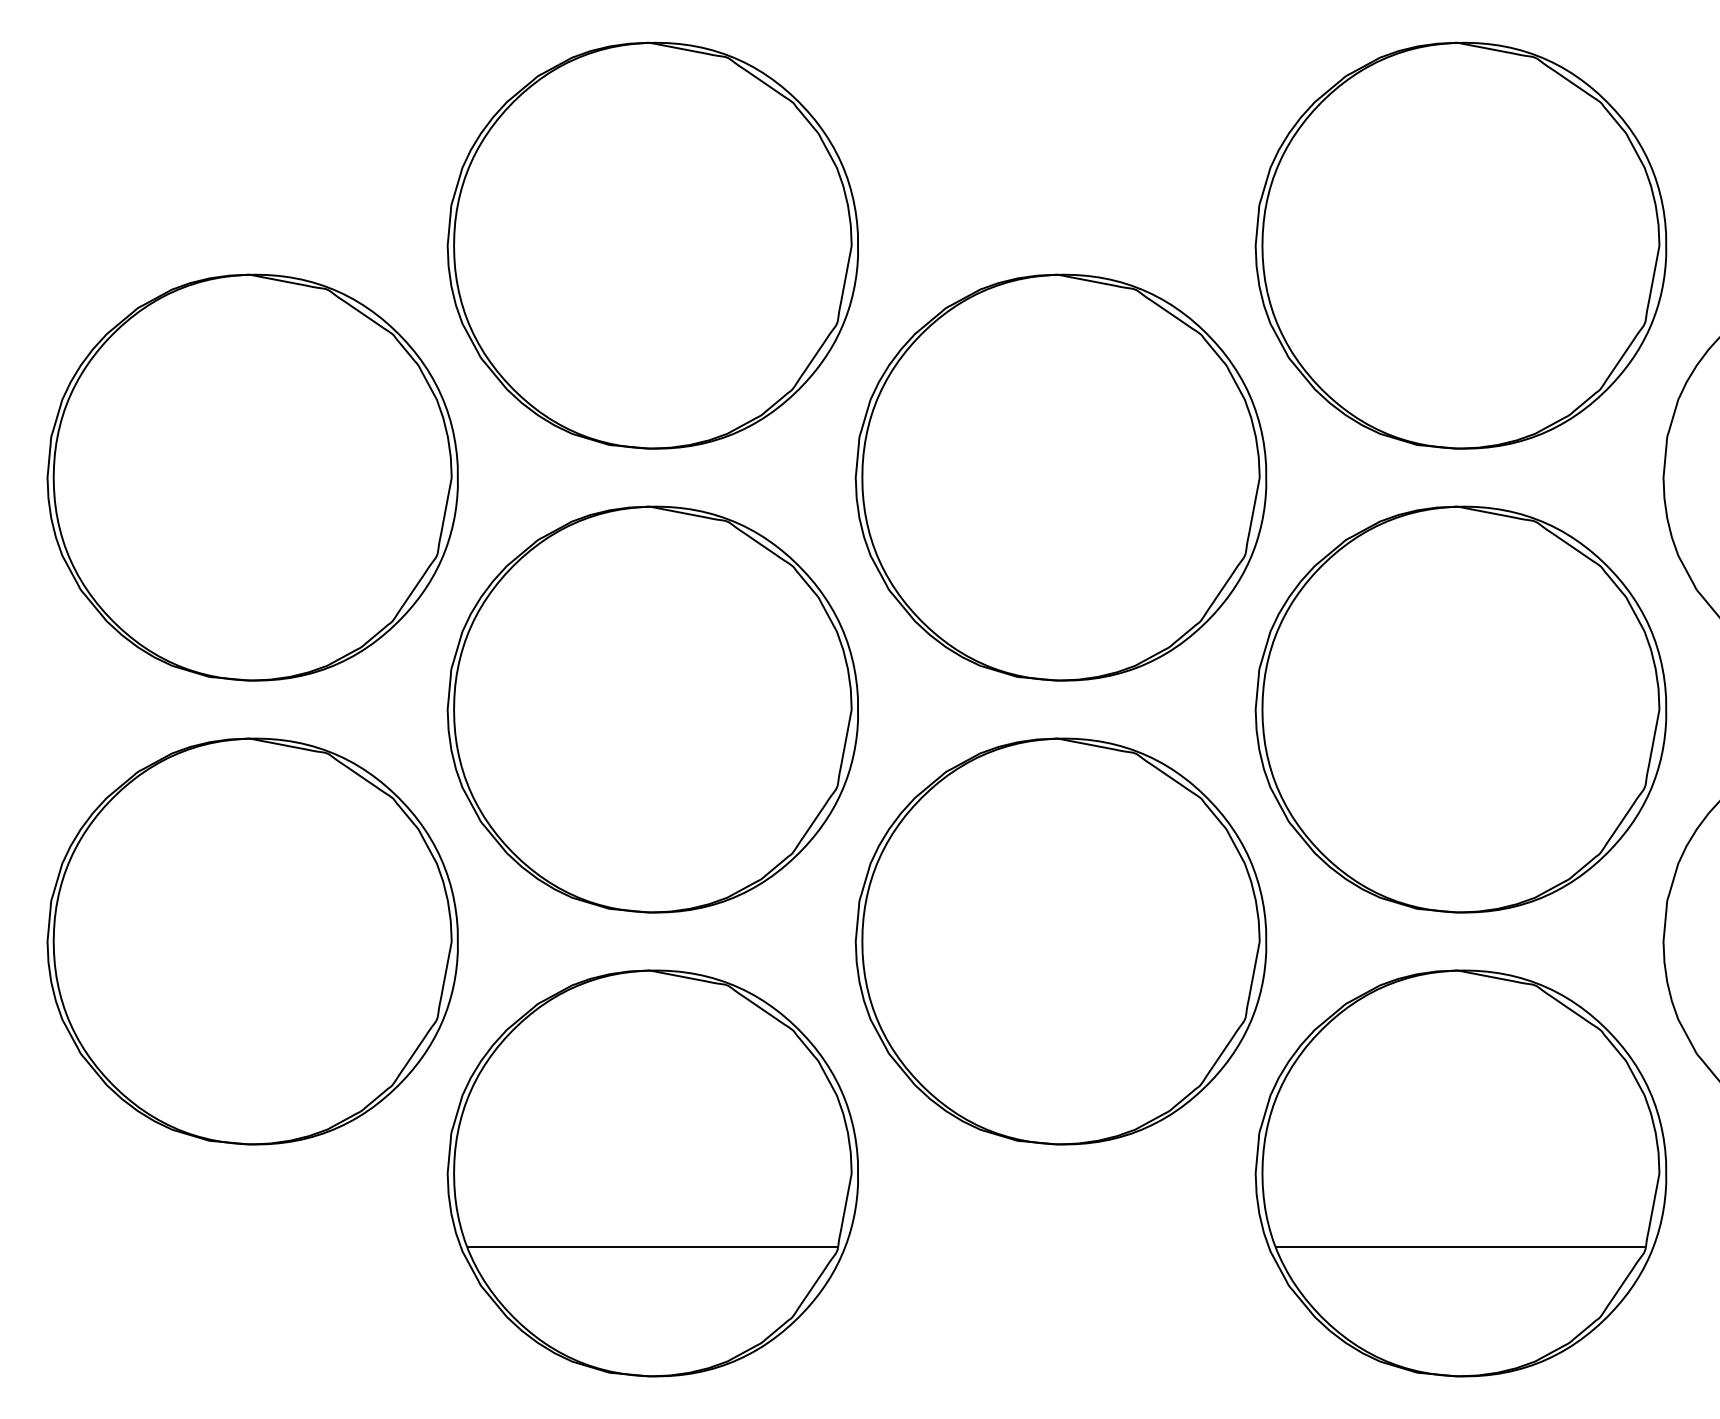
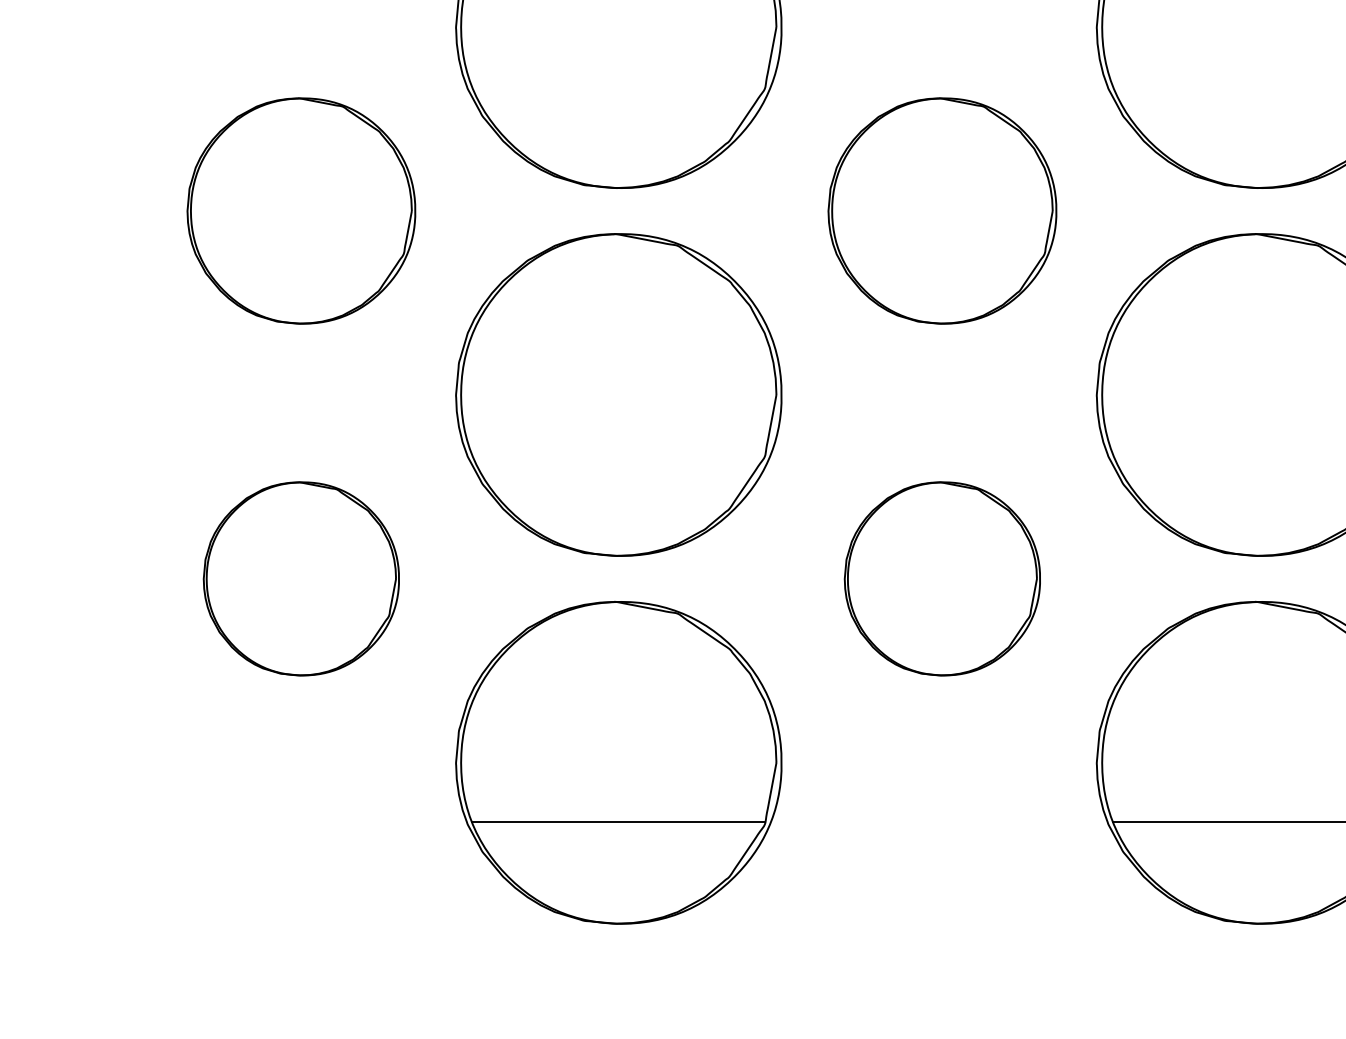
part: (252, 477) -> (301, 210), size x0.7
part: (1060, 477) -> (942, 210), size x0.7
part: (252, 941) -> (301, 578), size x0.6
part: (1060, 941) -> (942, 578), size x0.6

